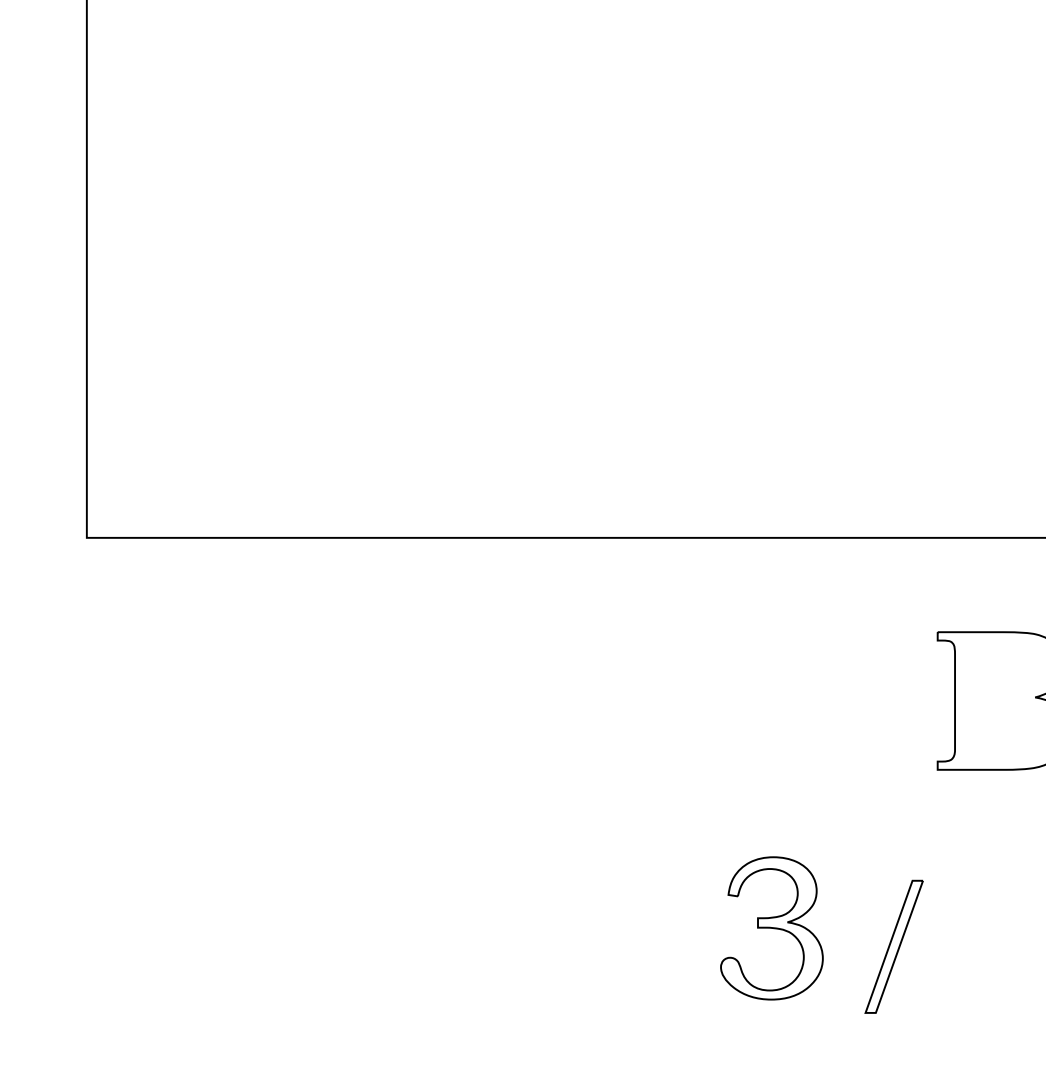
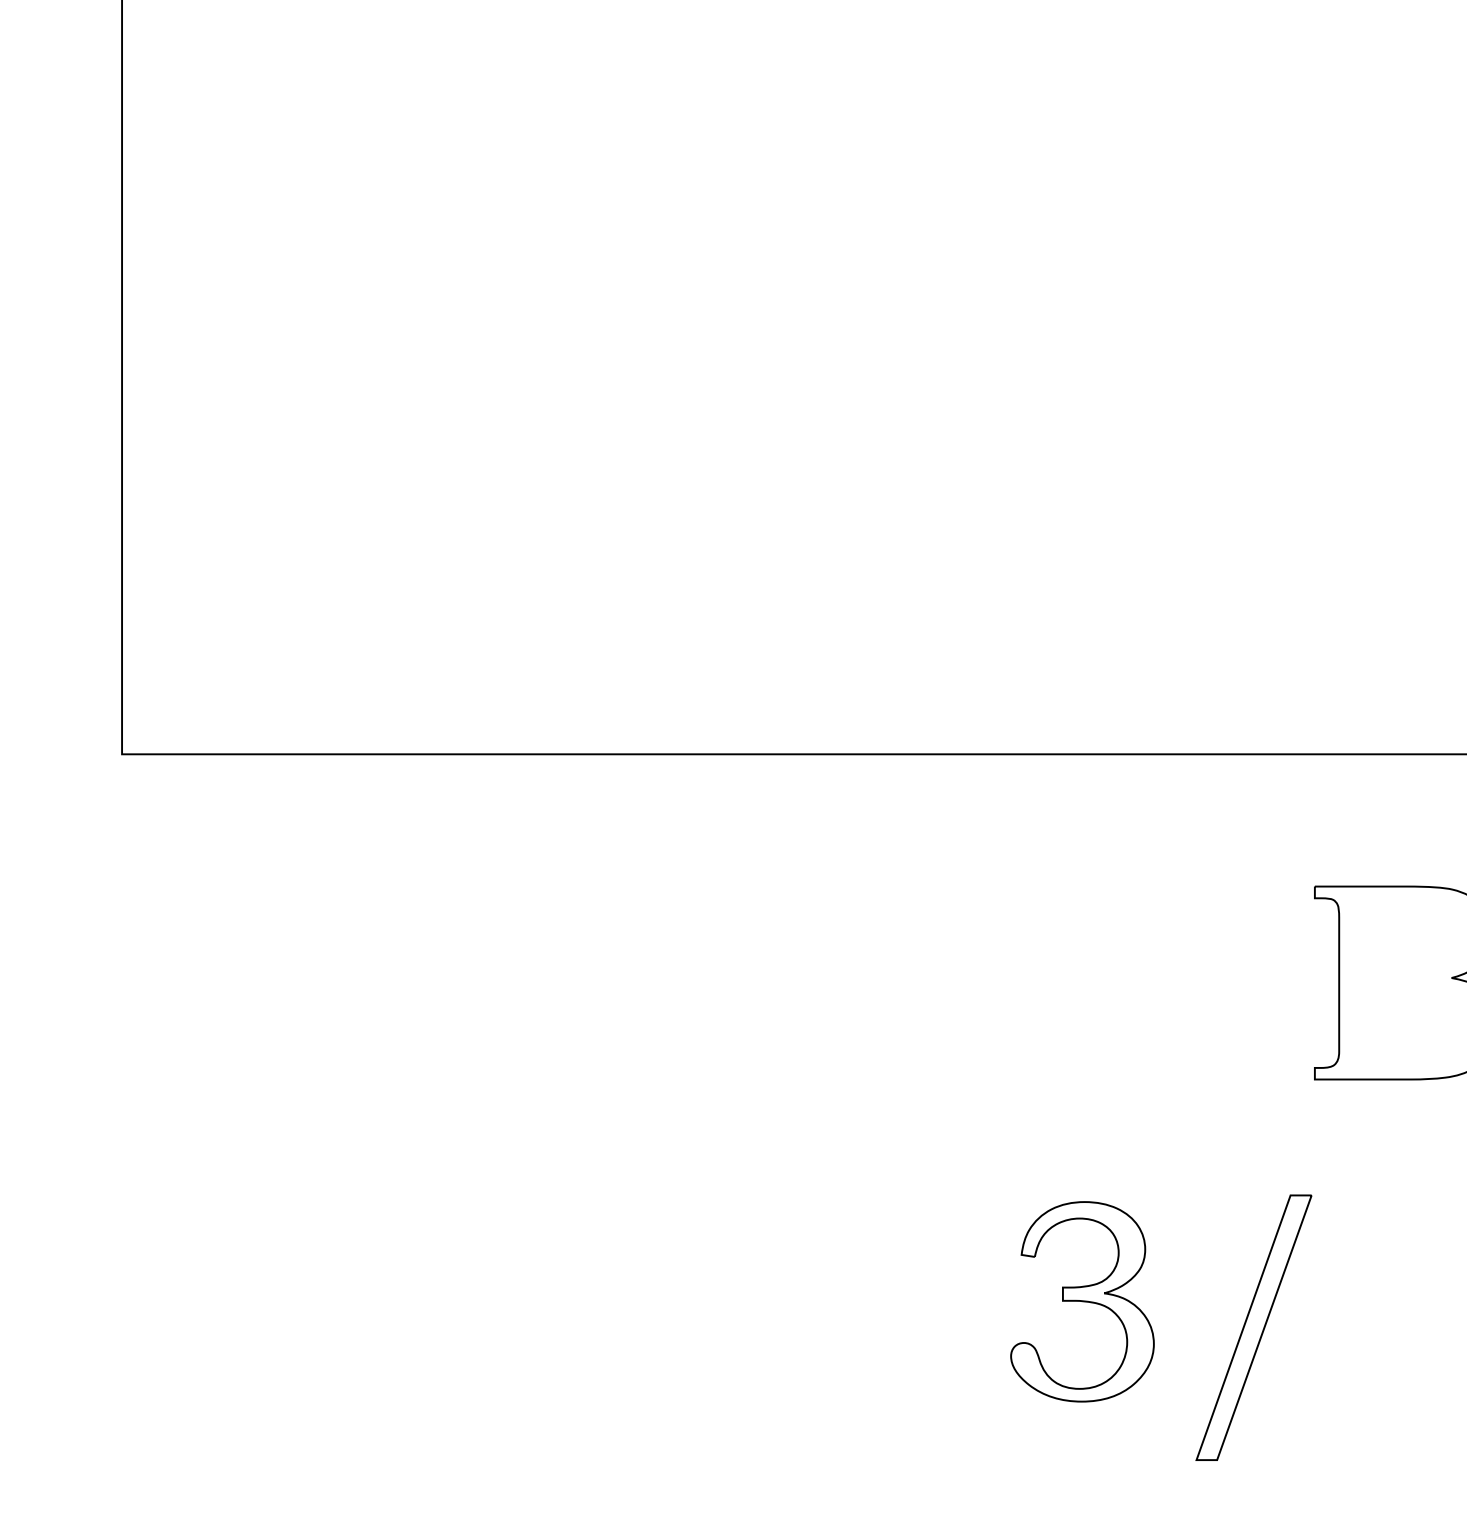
part: (893, 946) -> (1253, 1327), size x1.43

